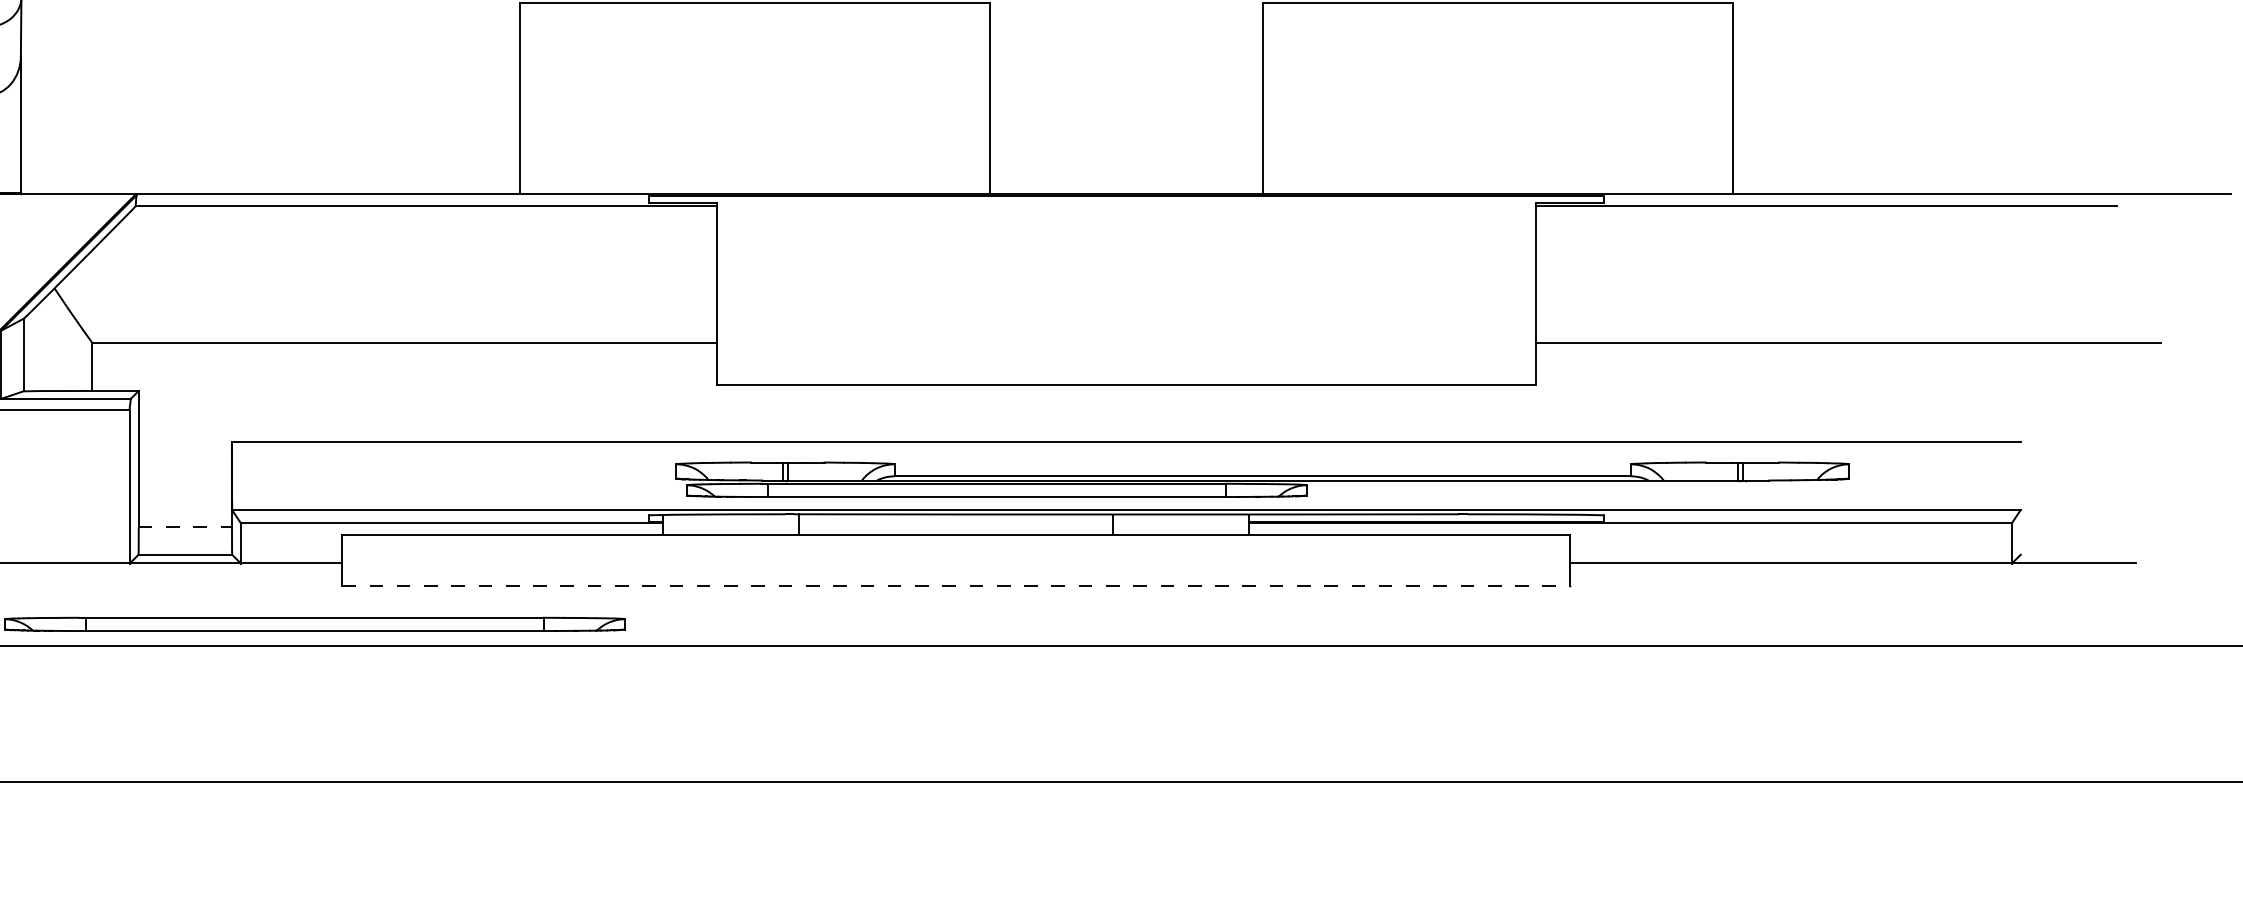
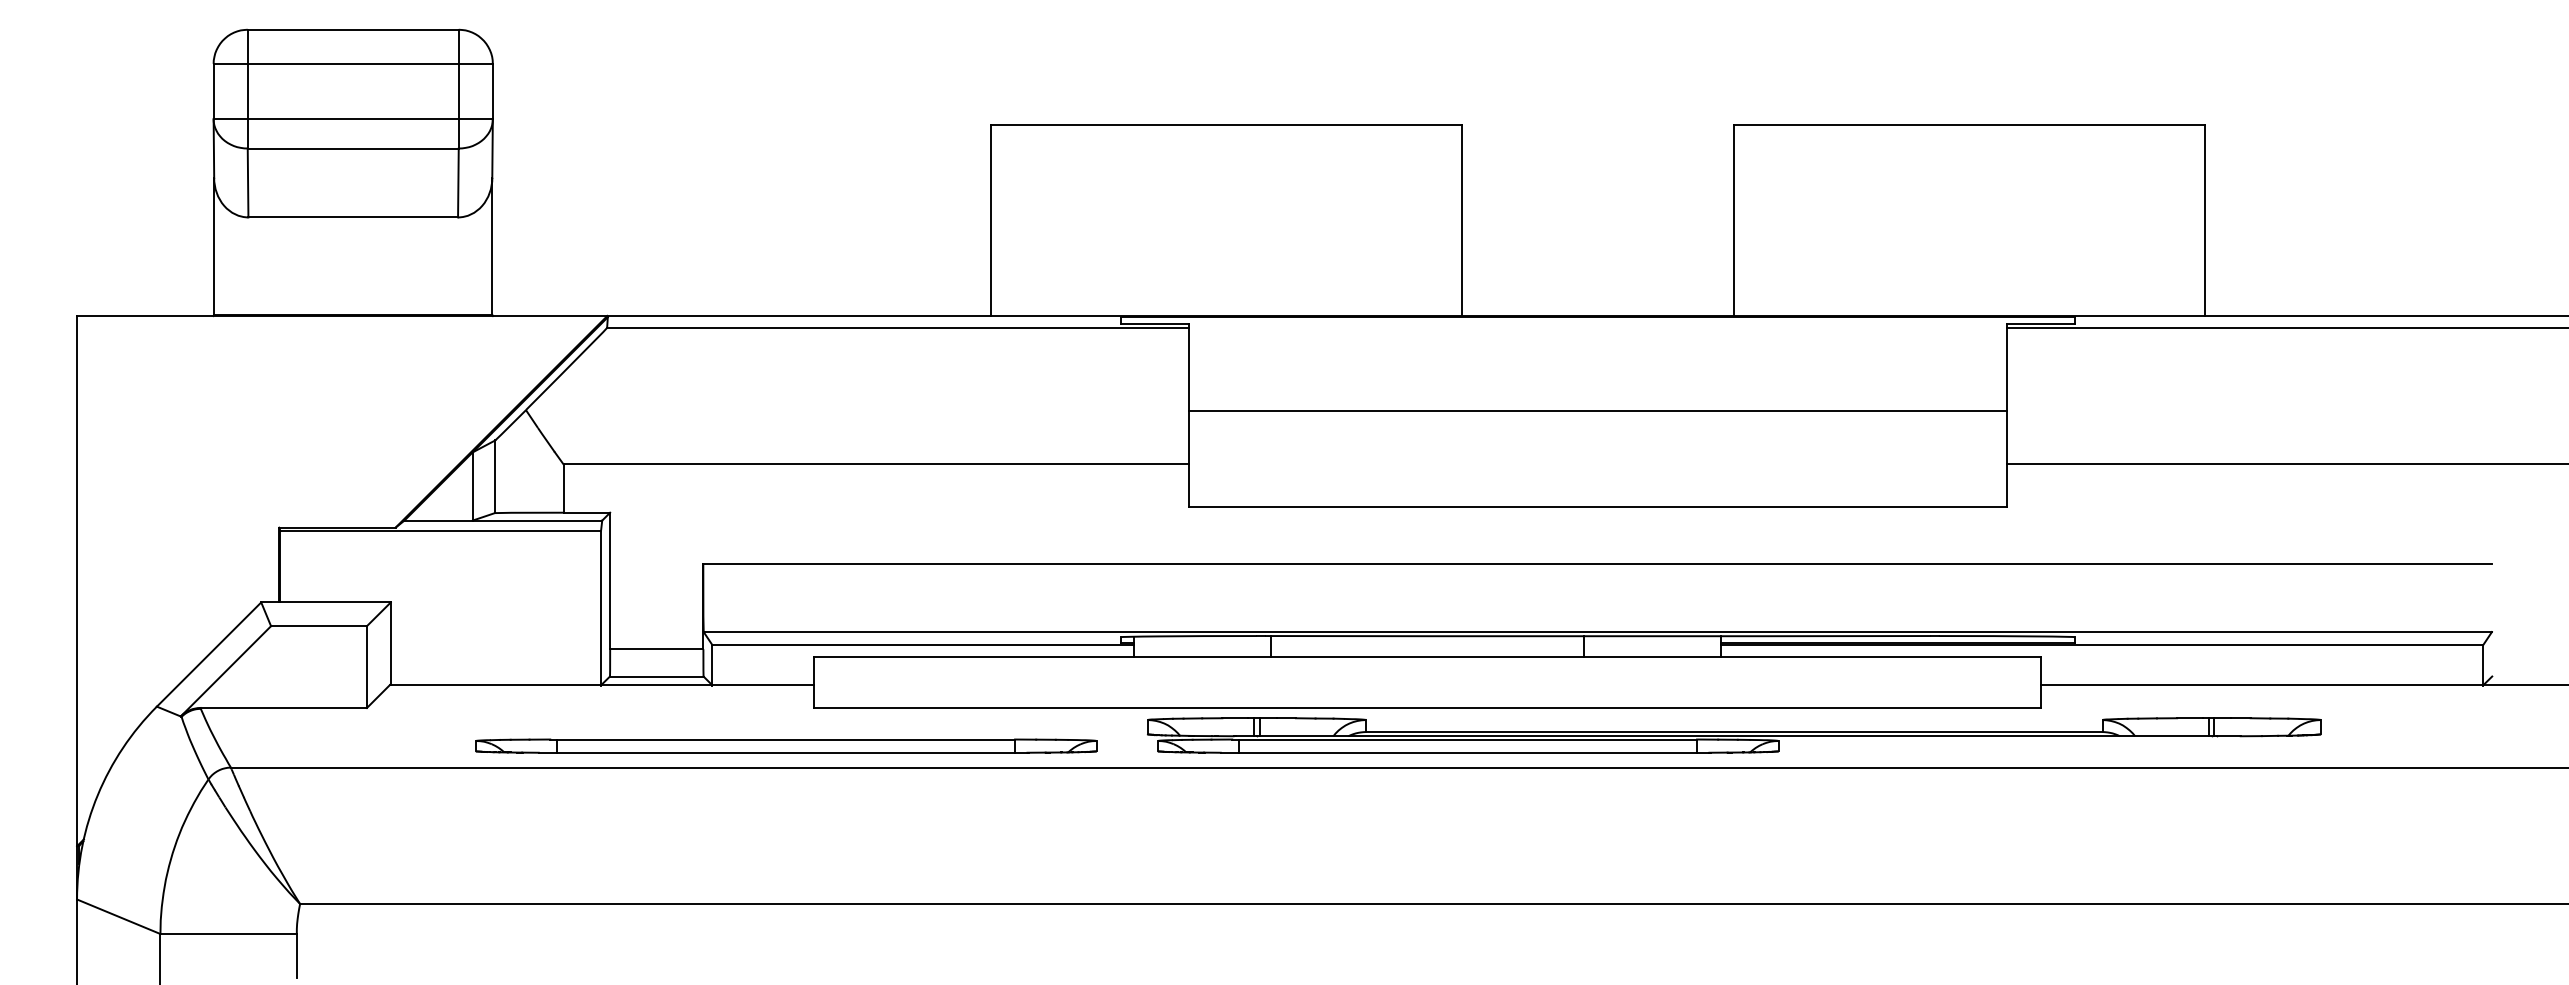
line: (1126, 289) -> (1597, 411), added
part: (1263, 479) -> (1734, 735), moved
line: (185, 527) -> (656, 649), dashed -> solid
line: (956, 586) -> (1427, 708), dashed -> solid

